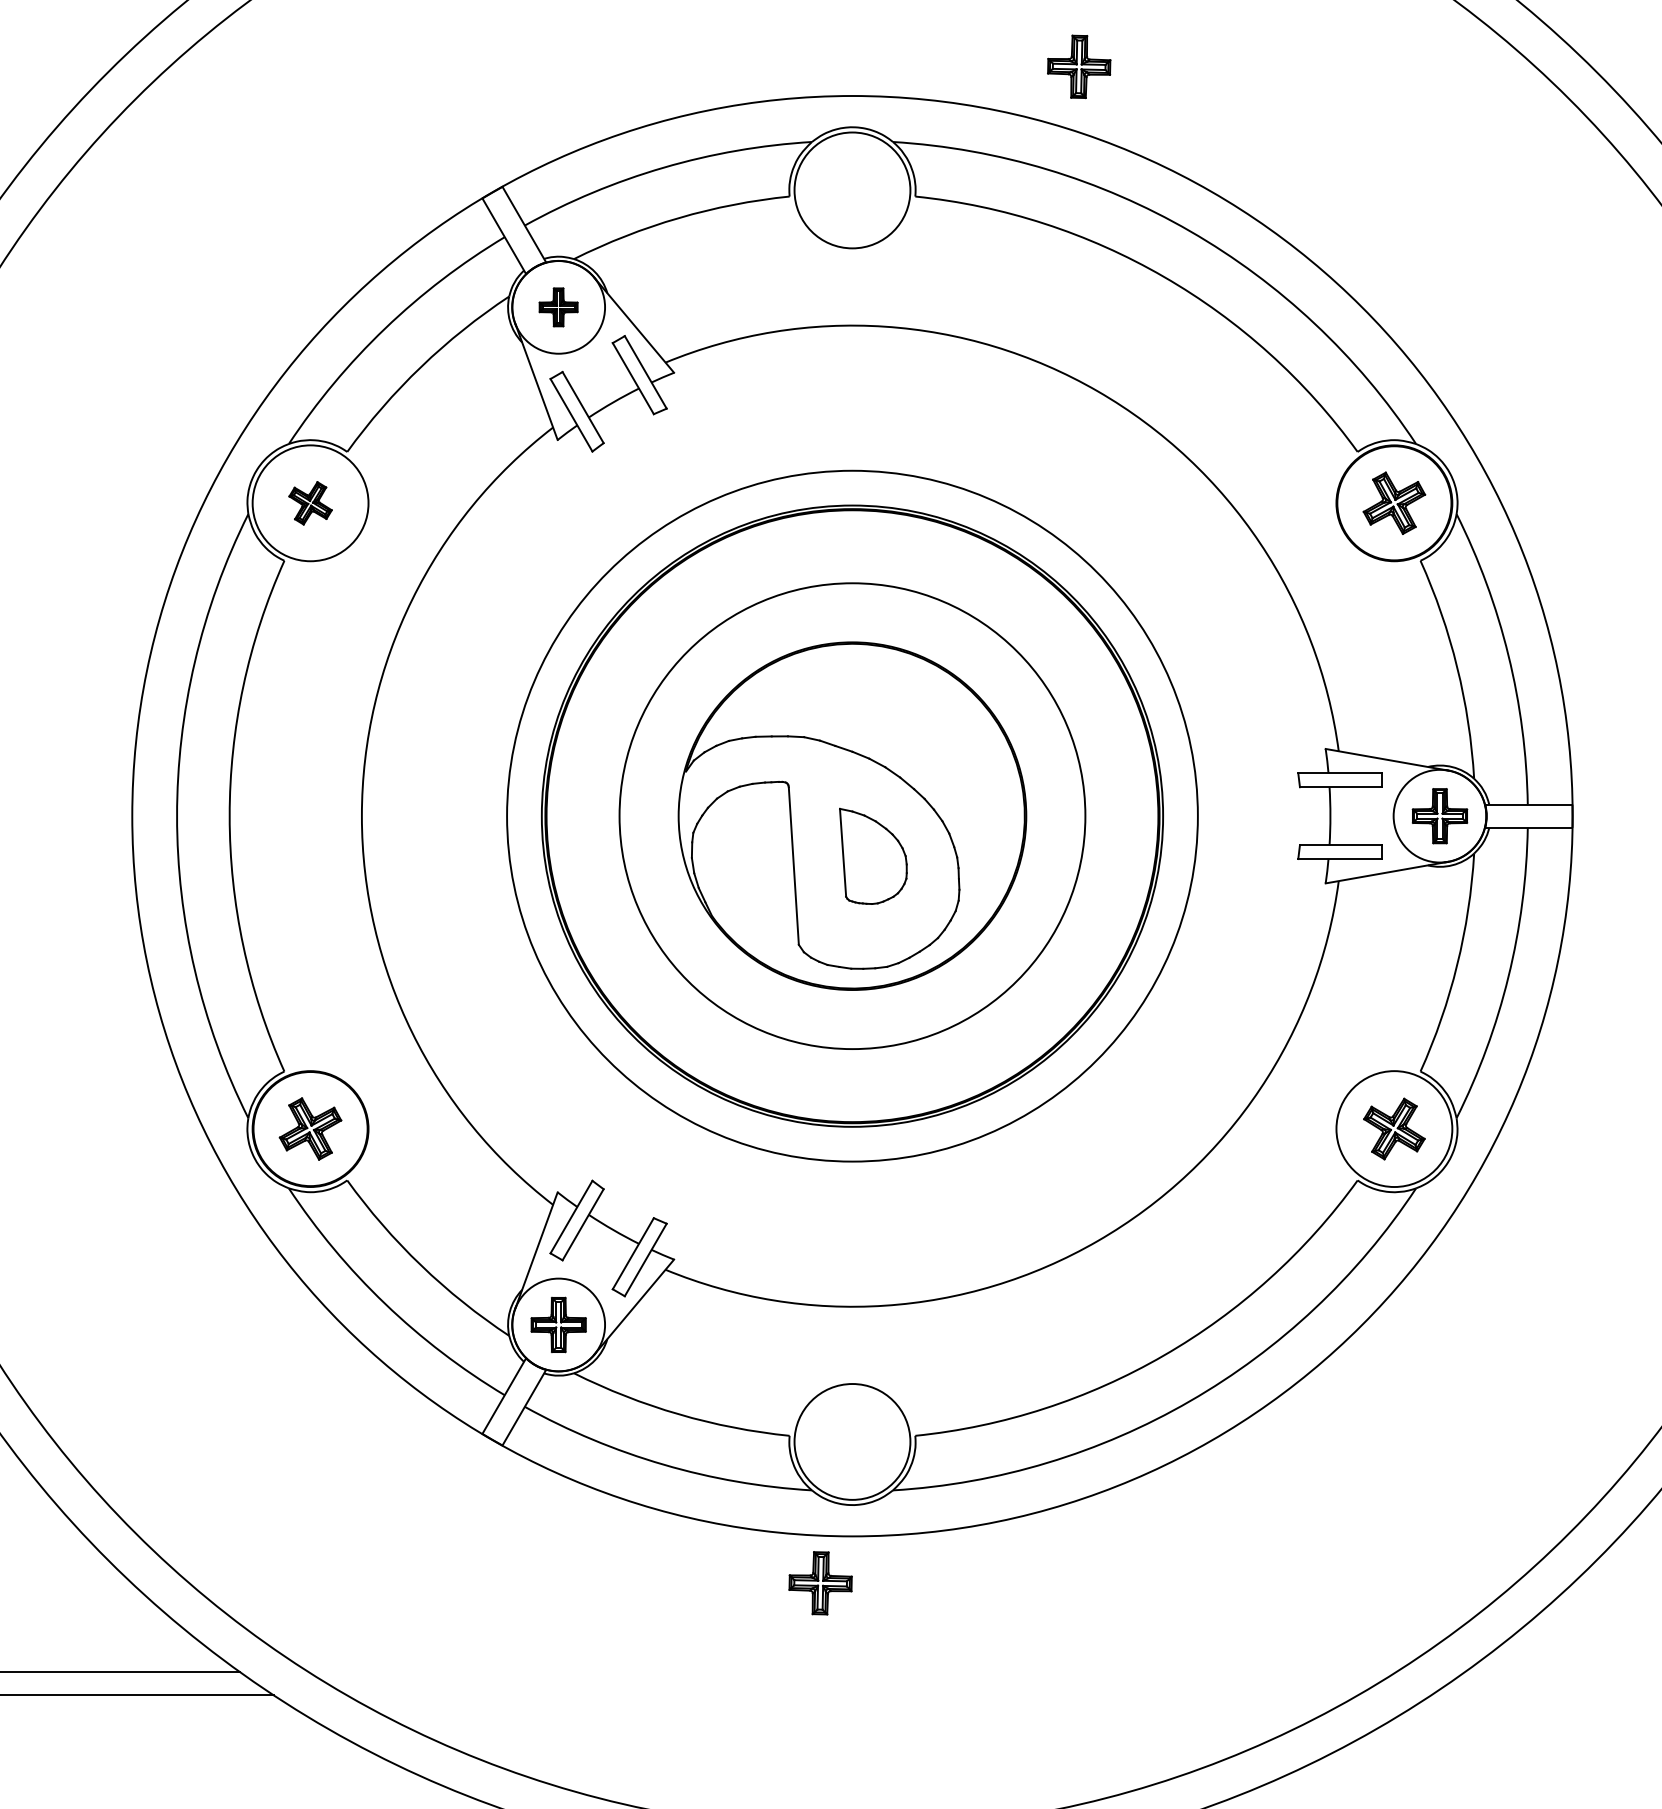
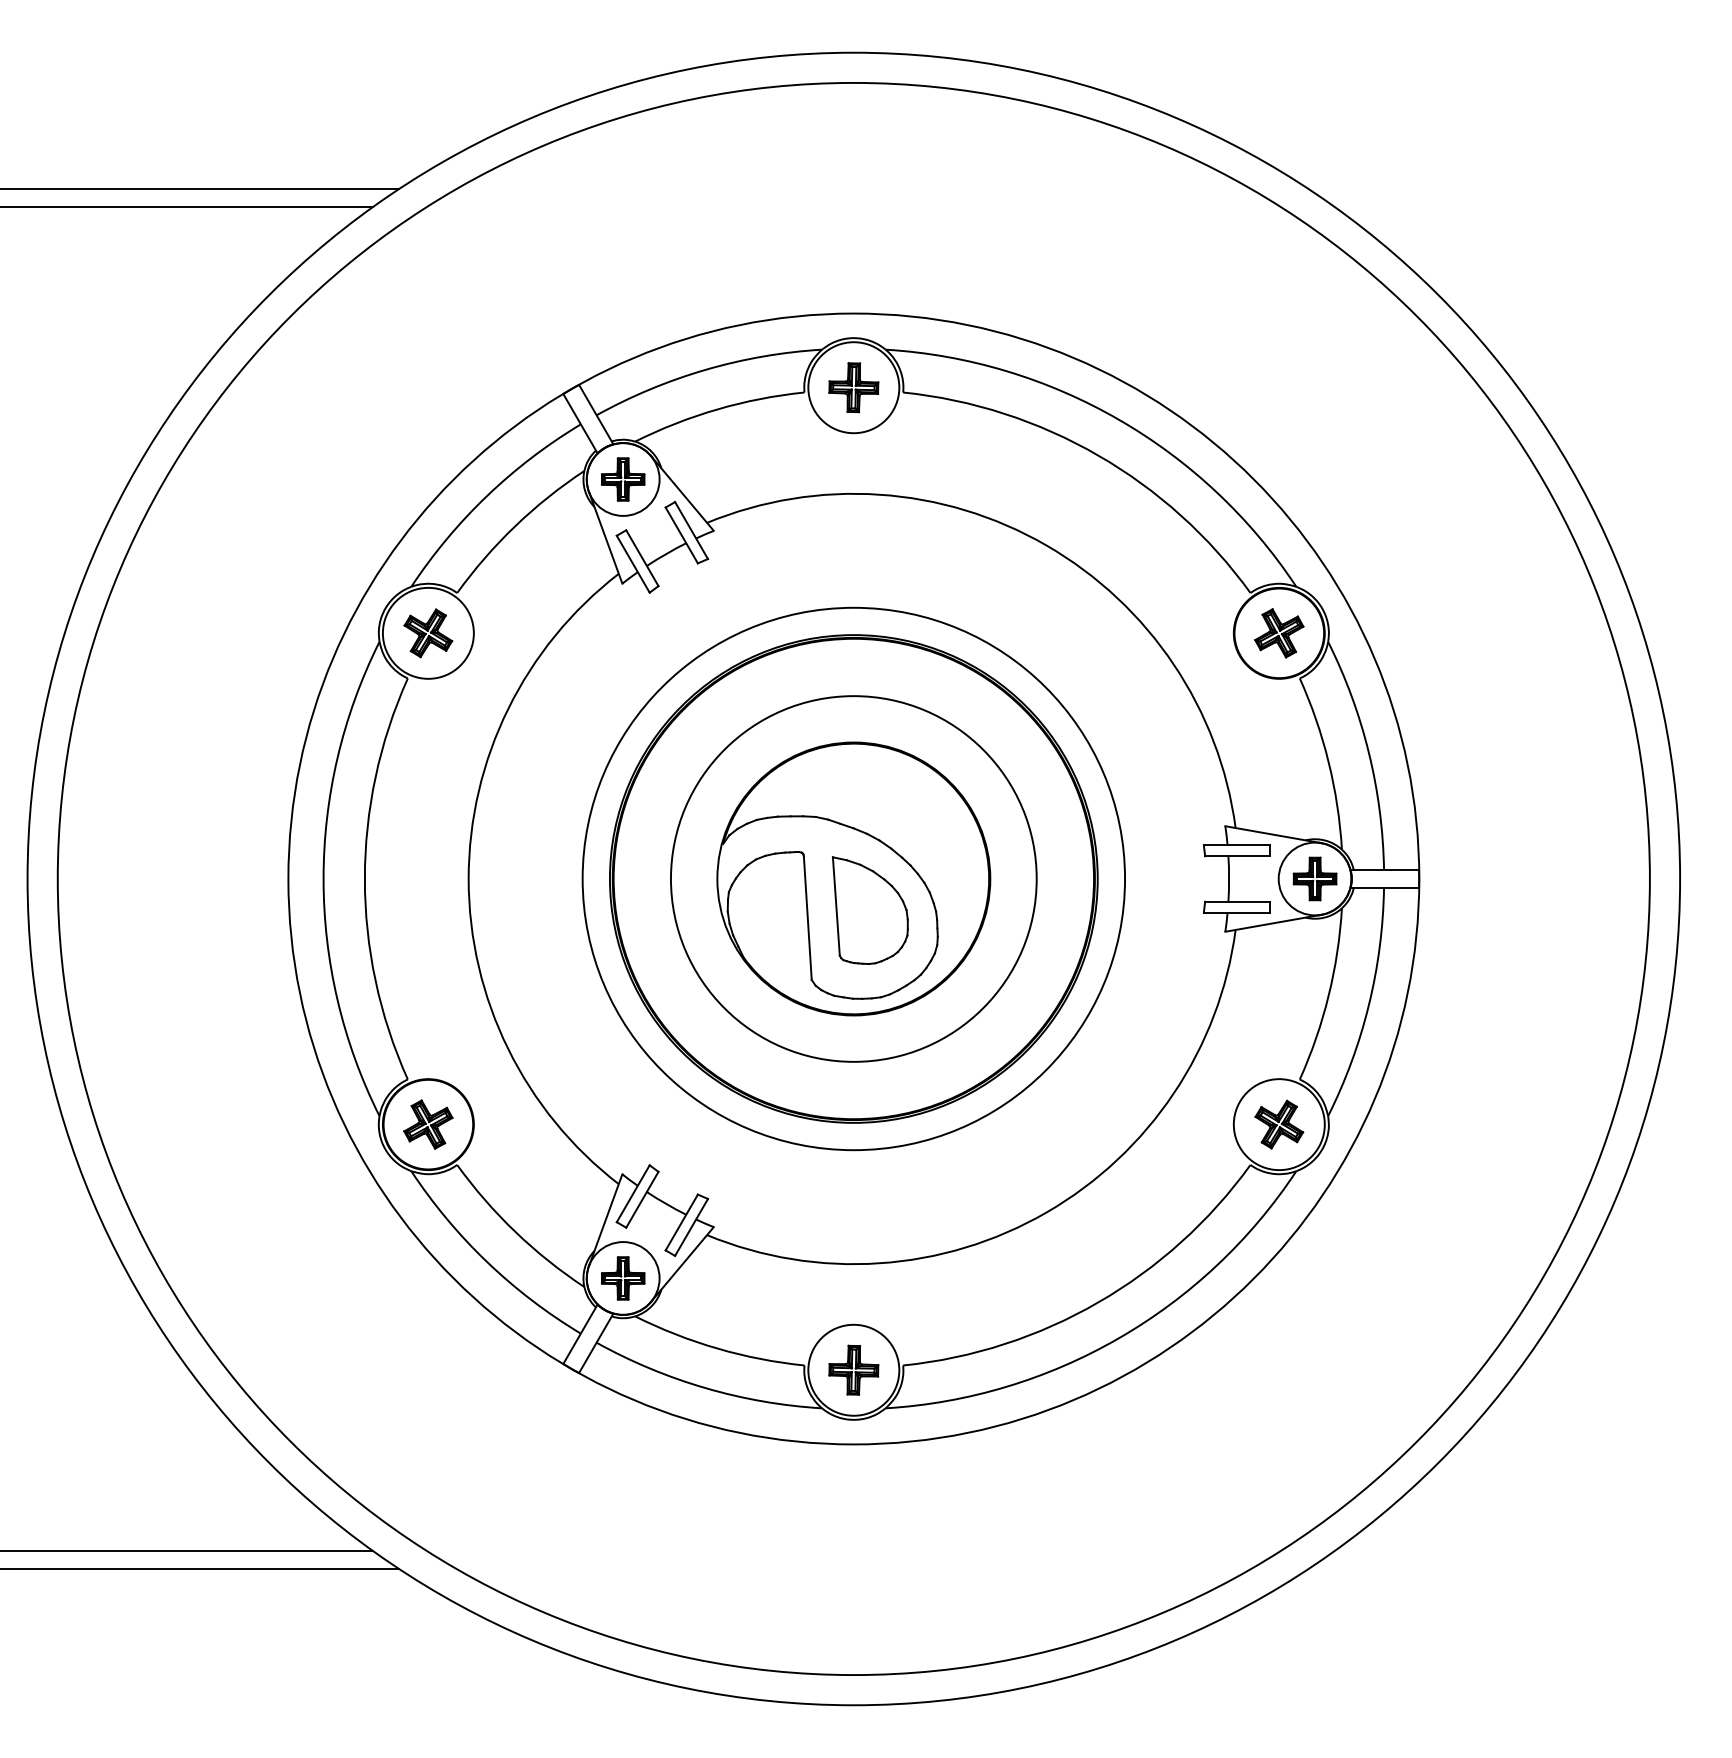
part: (1078, 66) -> (853, 387), moved
part: (557, 307) -> (622, 479), size x1.43
part: (310, 503) -> (428, 633), size x1.43
part: (872, 856) -> (869, 910), size x1.43
part: (820, 1582) -> (853, 1369), moved

